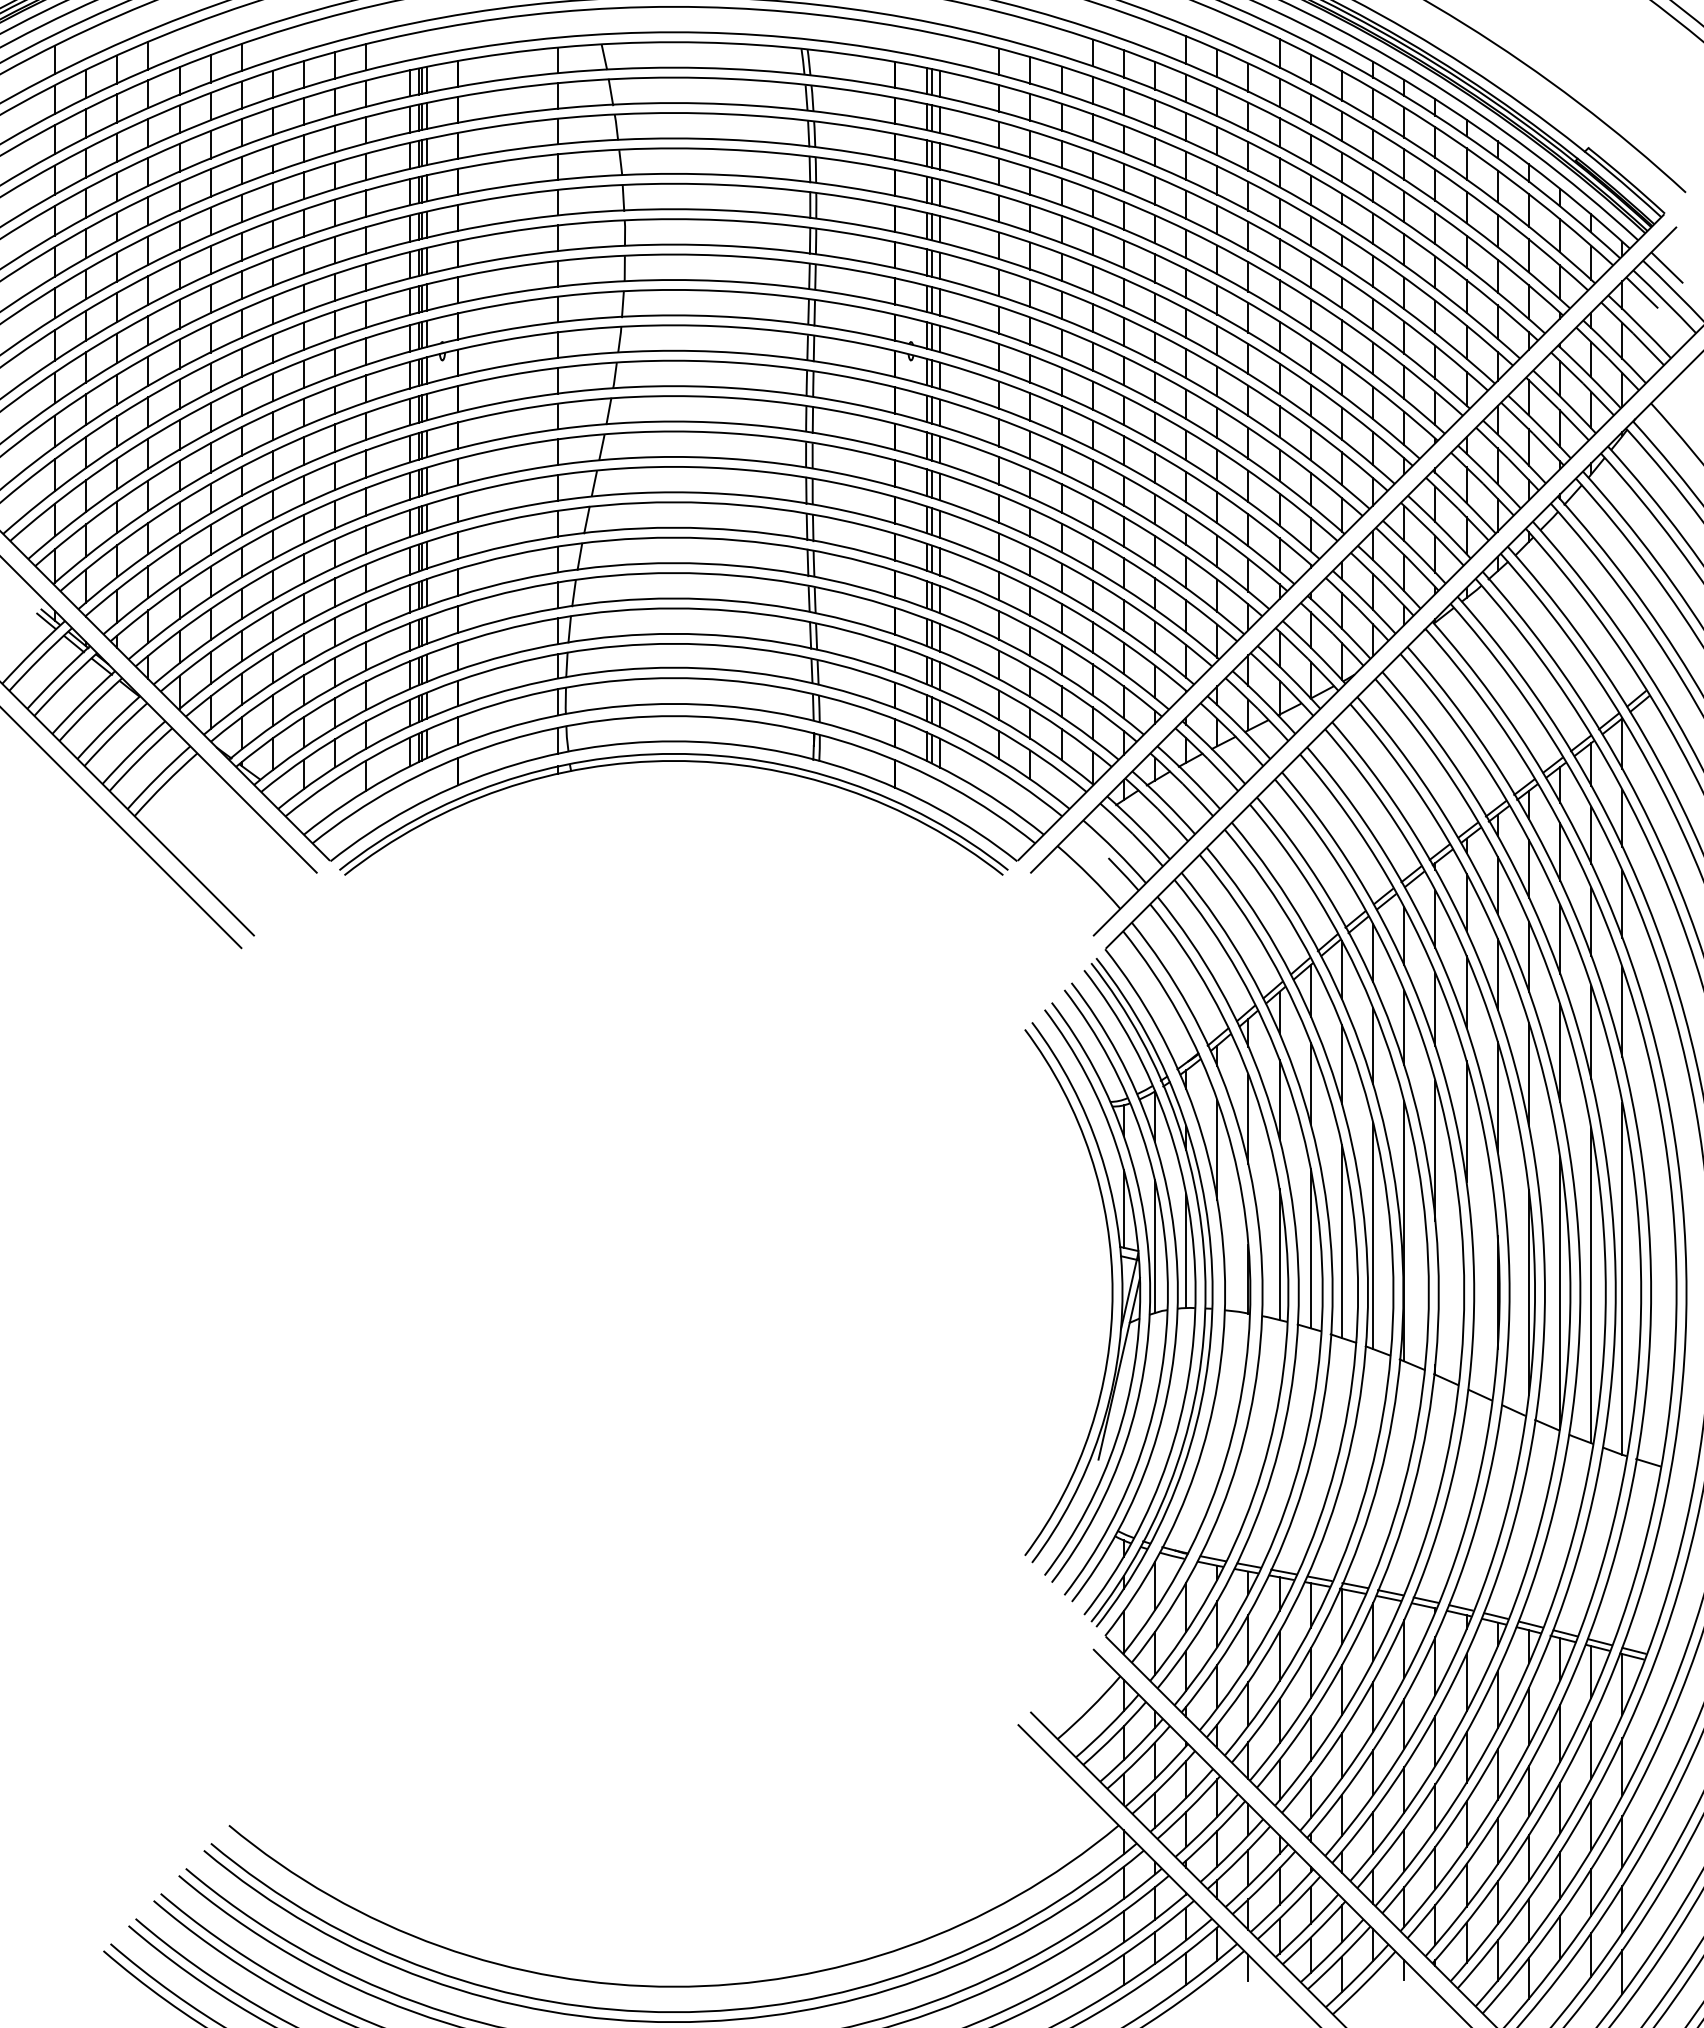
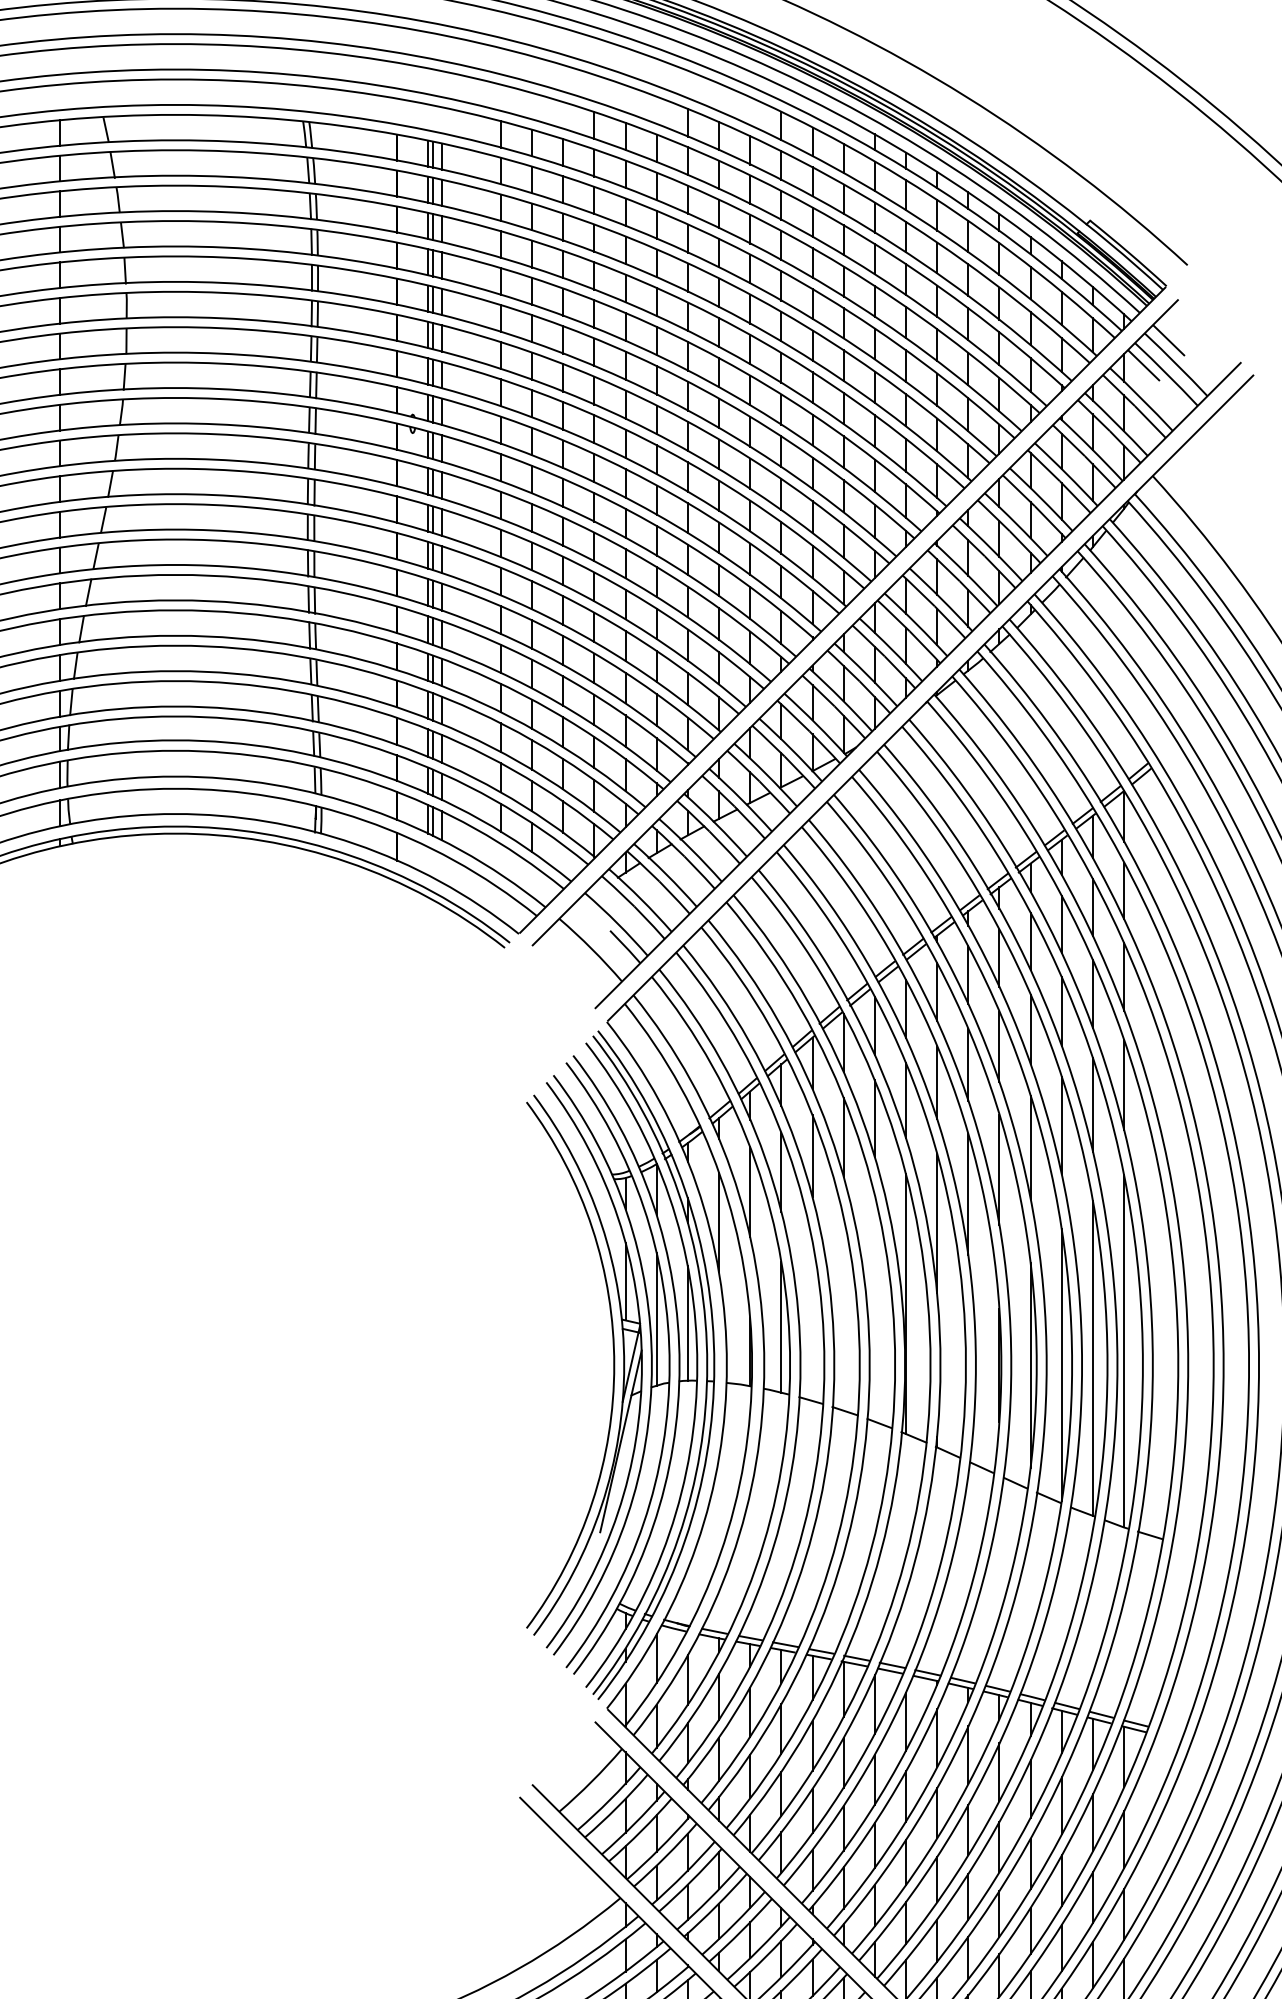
line: (1373, 1235) -> (875, 1308), removed
line: (1341, 1241) -> (843, 1314), removed
line: (1310, 1248) -> (812, 1321), removed

